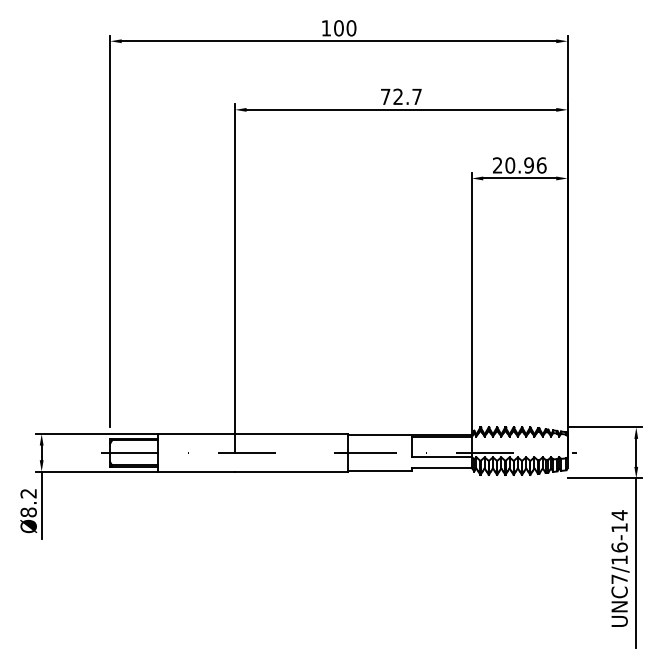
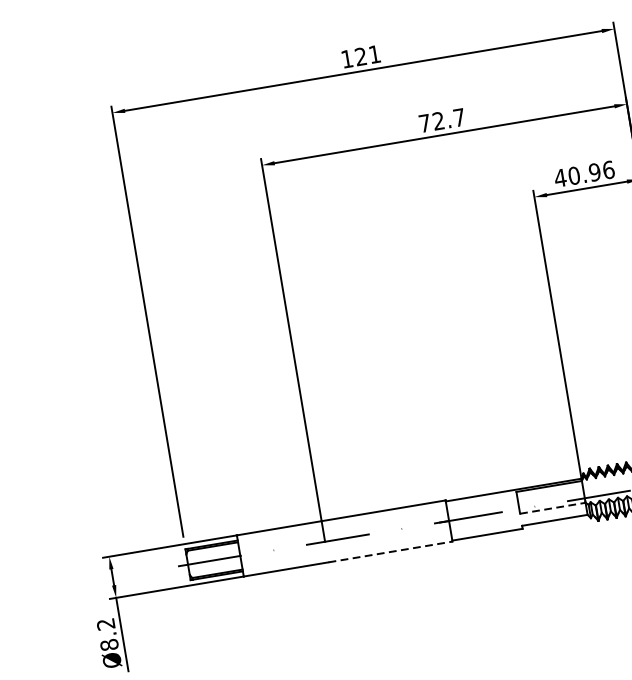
text: (345, 28) -> (368, 55), 100 -> 121
text: (497, 165) -> (560, 178), 20.96 -> 40.96
line: (441, 457) -> (552, 508), solid -> dashed
line: (292, 471) -> (391, 551), solid -> dashed

